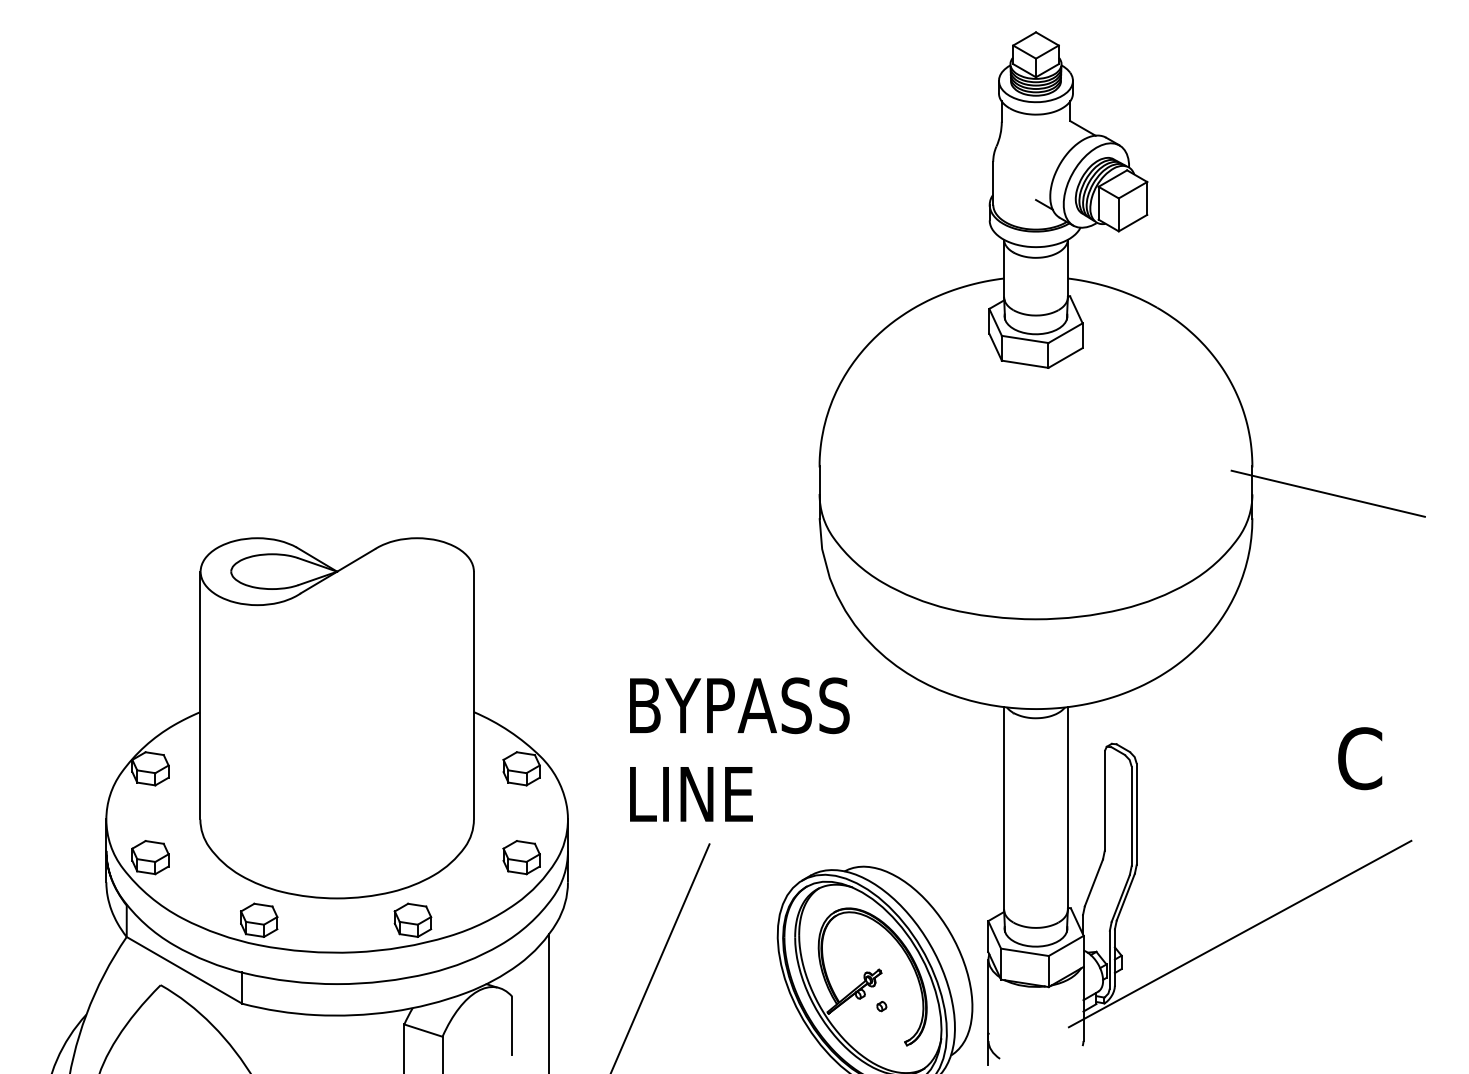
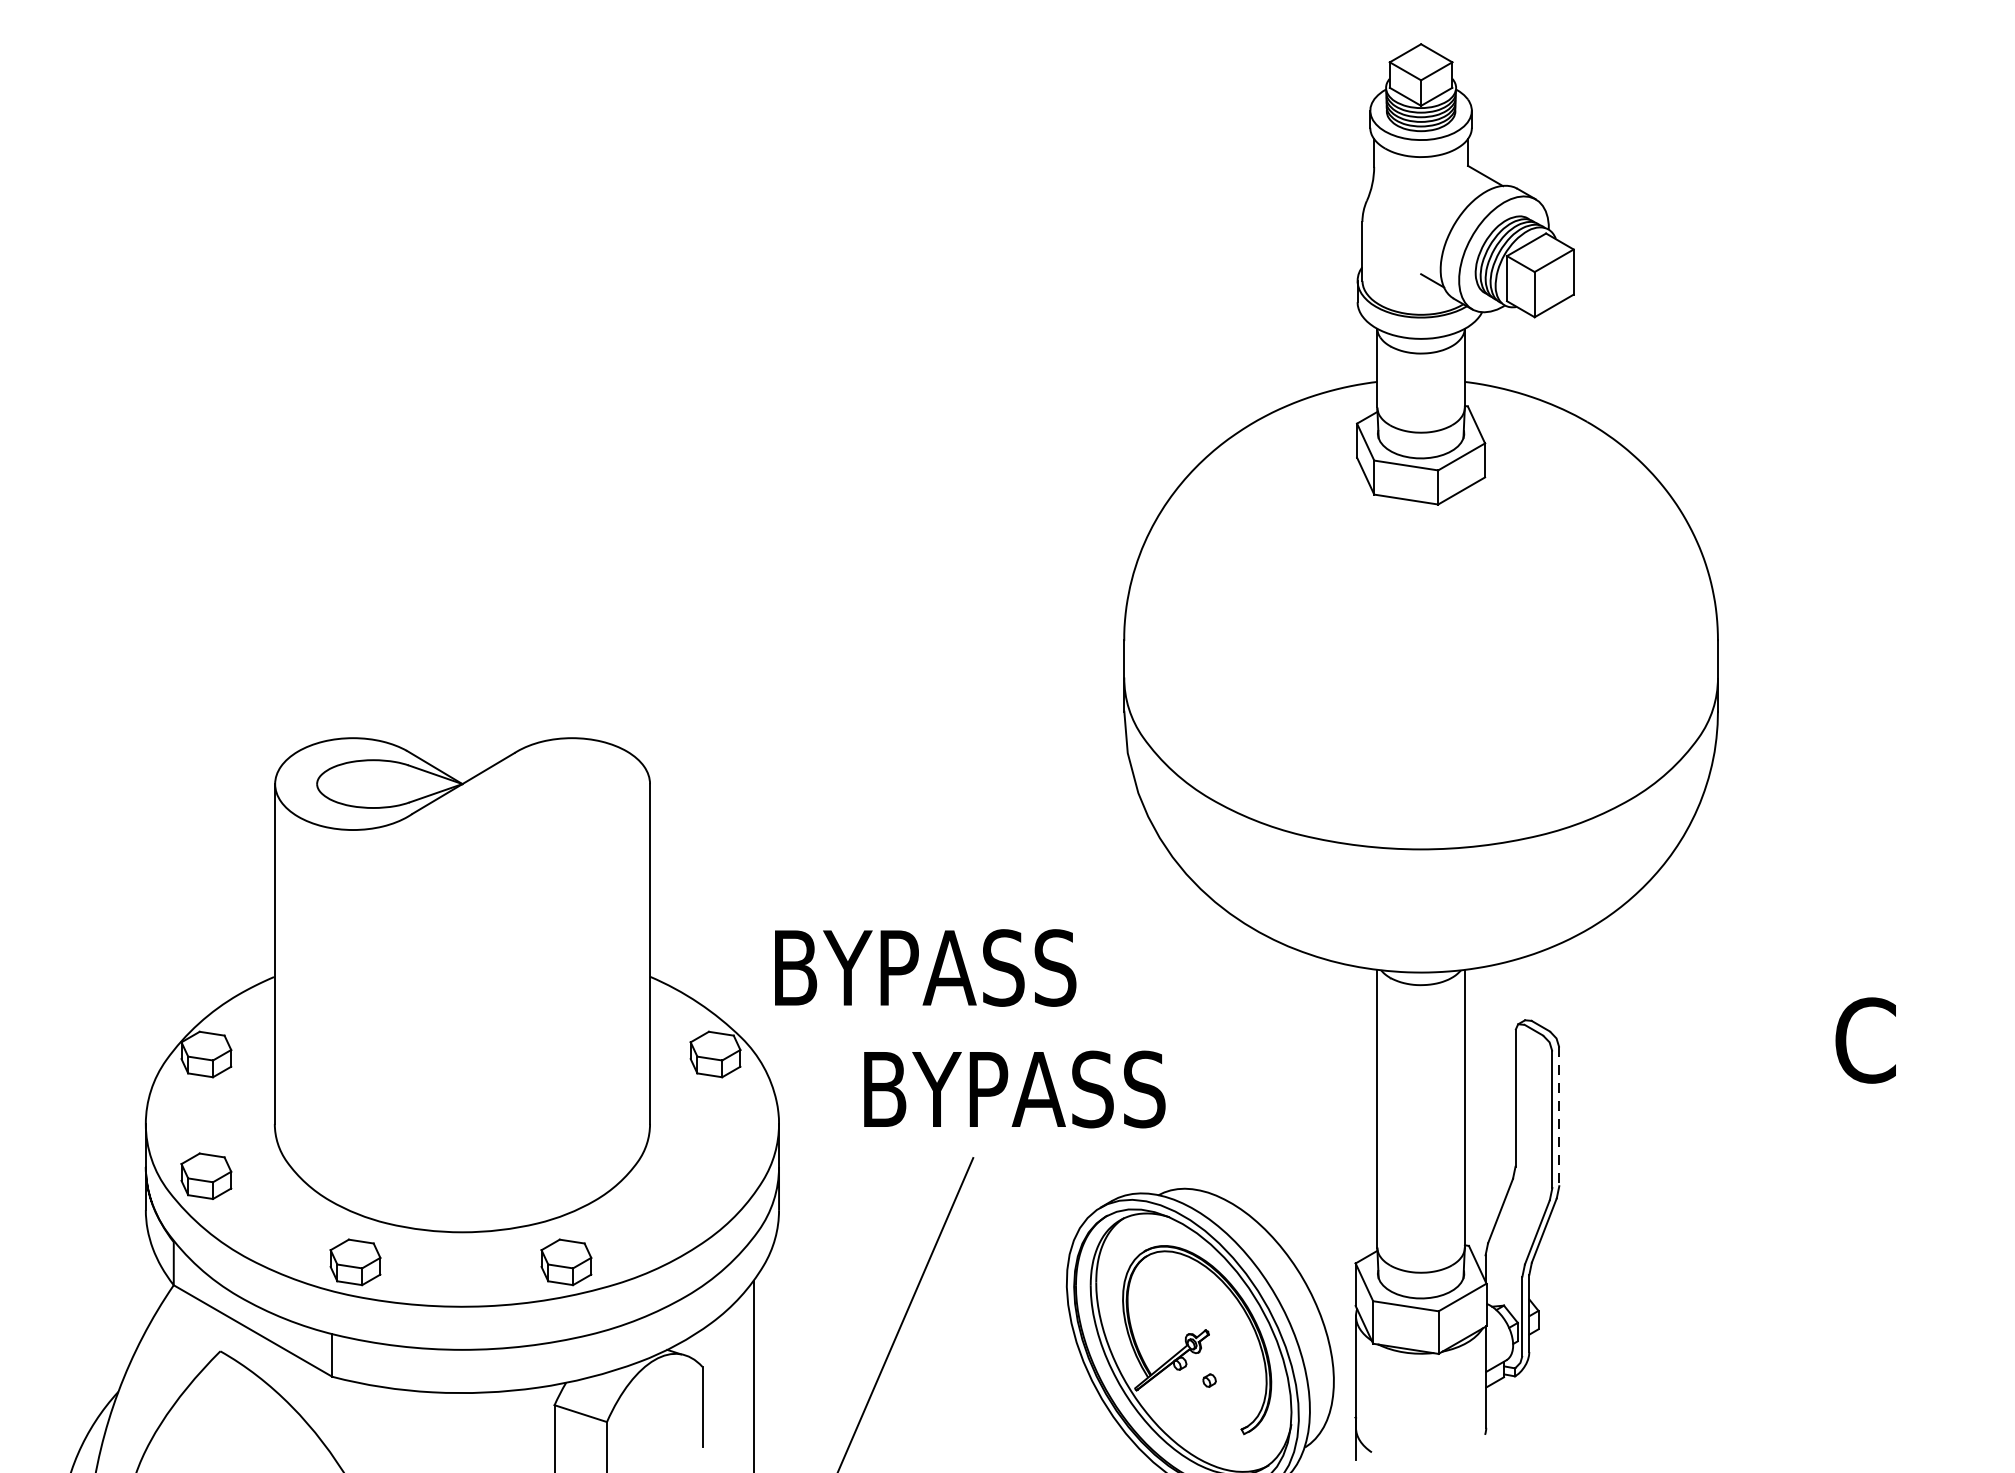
line: (1327, 493) -> (1820, 676), removed
text: (739, 705) -> (925, 967), moved
text: (742, 794) -> (1018, 1089), LINE -> BYPASS
line: (1136, 814) -> (1558, 1117), solid -> dashed
part: (521, 857) -> (715, 1176), removed
line: (1239, 933) -> (1700, 1280), removed

